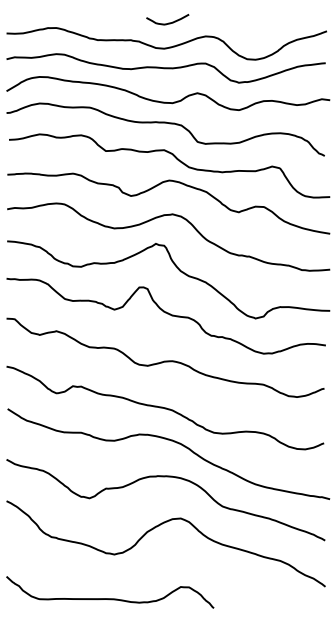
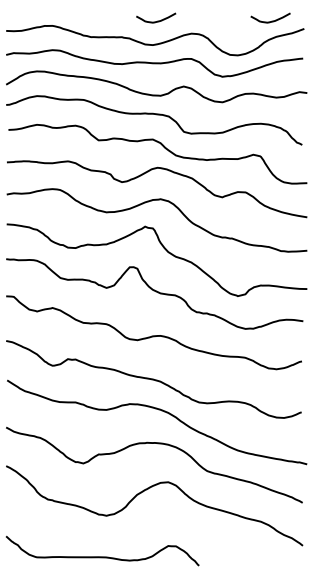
curve: (291, 22) -> (271, 20), added

